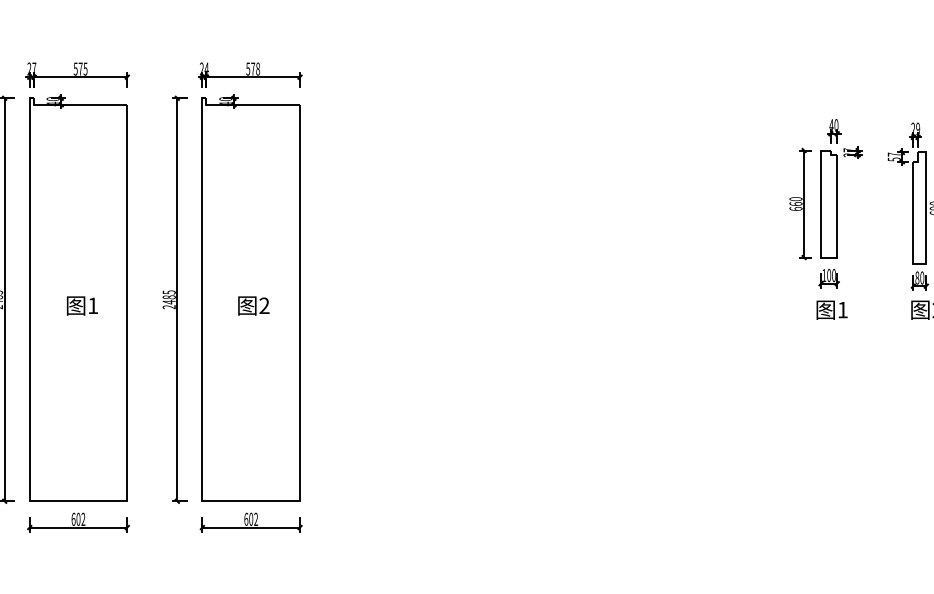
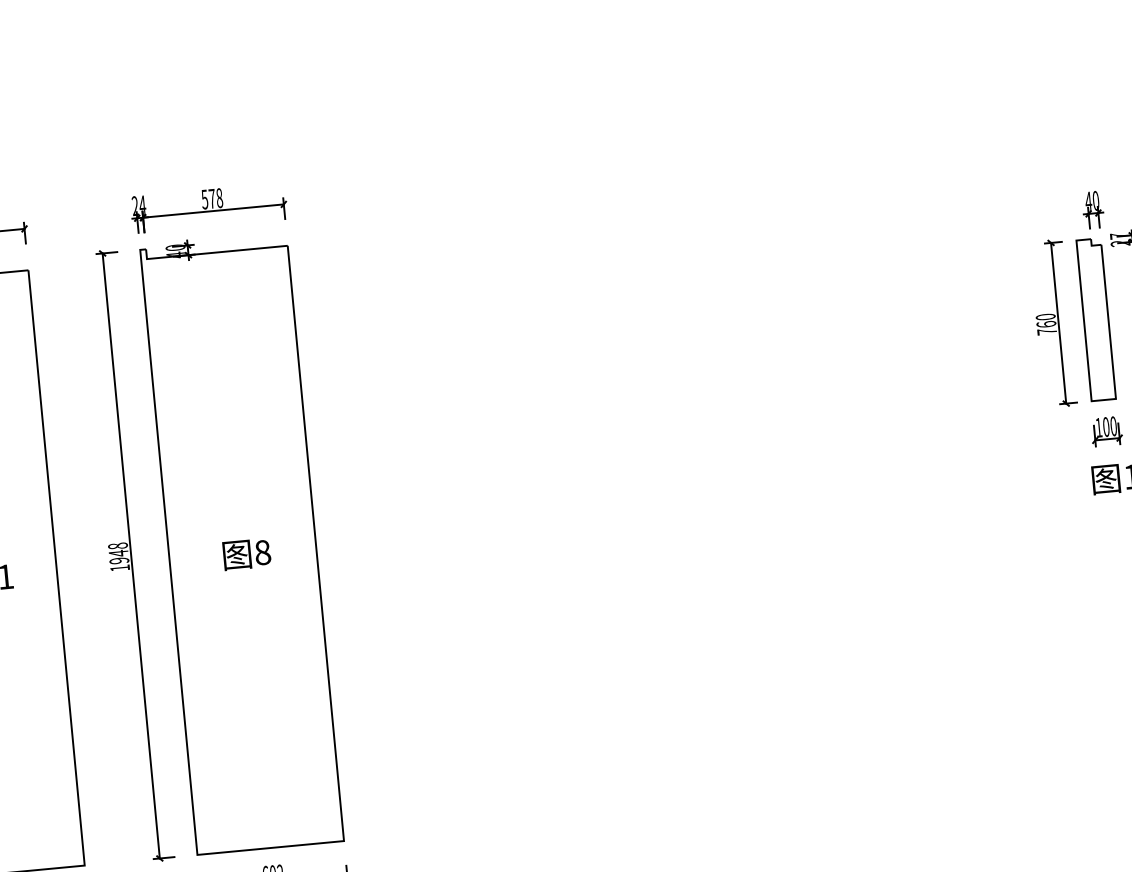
text: (795, 208) -> (1046, 331), 660 -> 760
text: (168, 299) -> (117, 556), 2485 -> 1948
text: (264, 305) -> (262, 552), 2 -> 8

